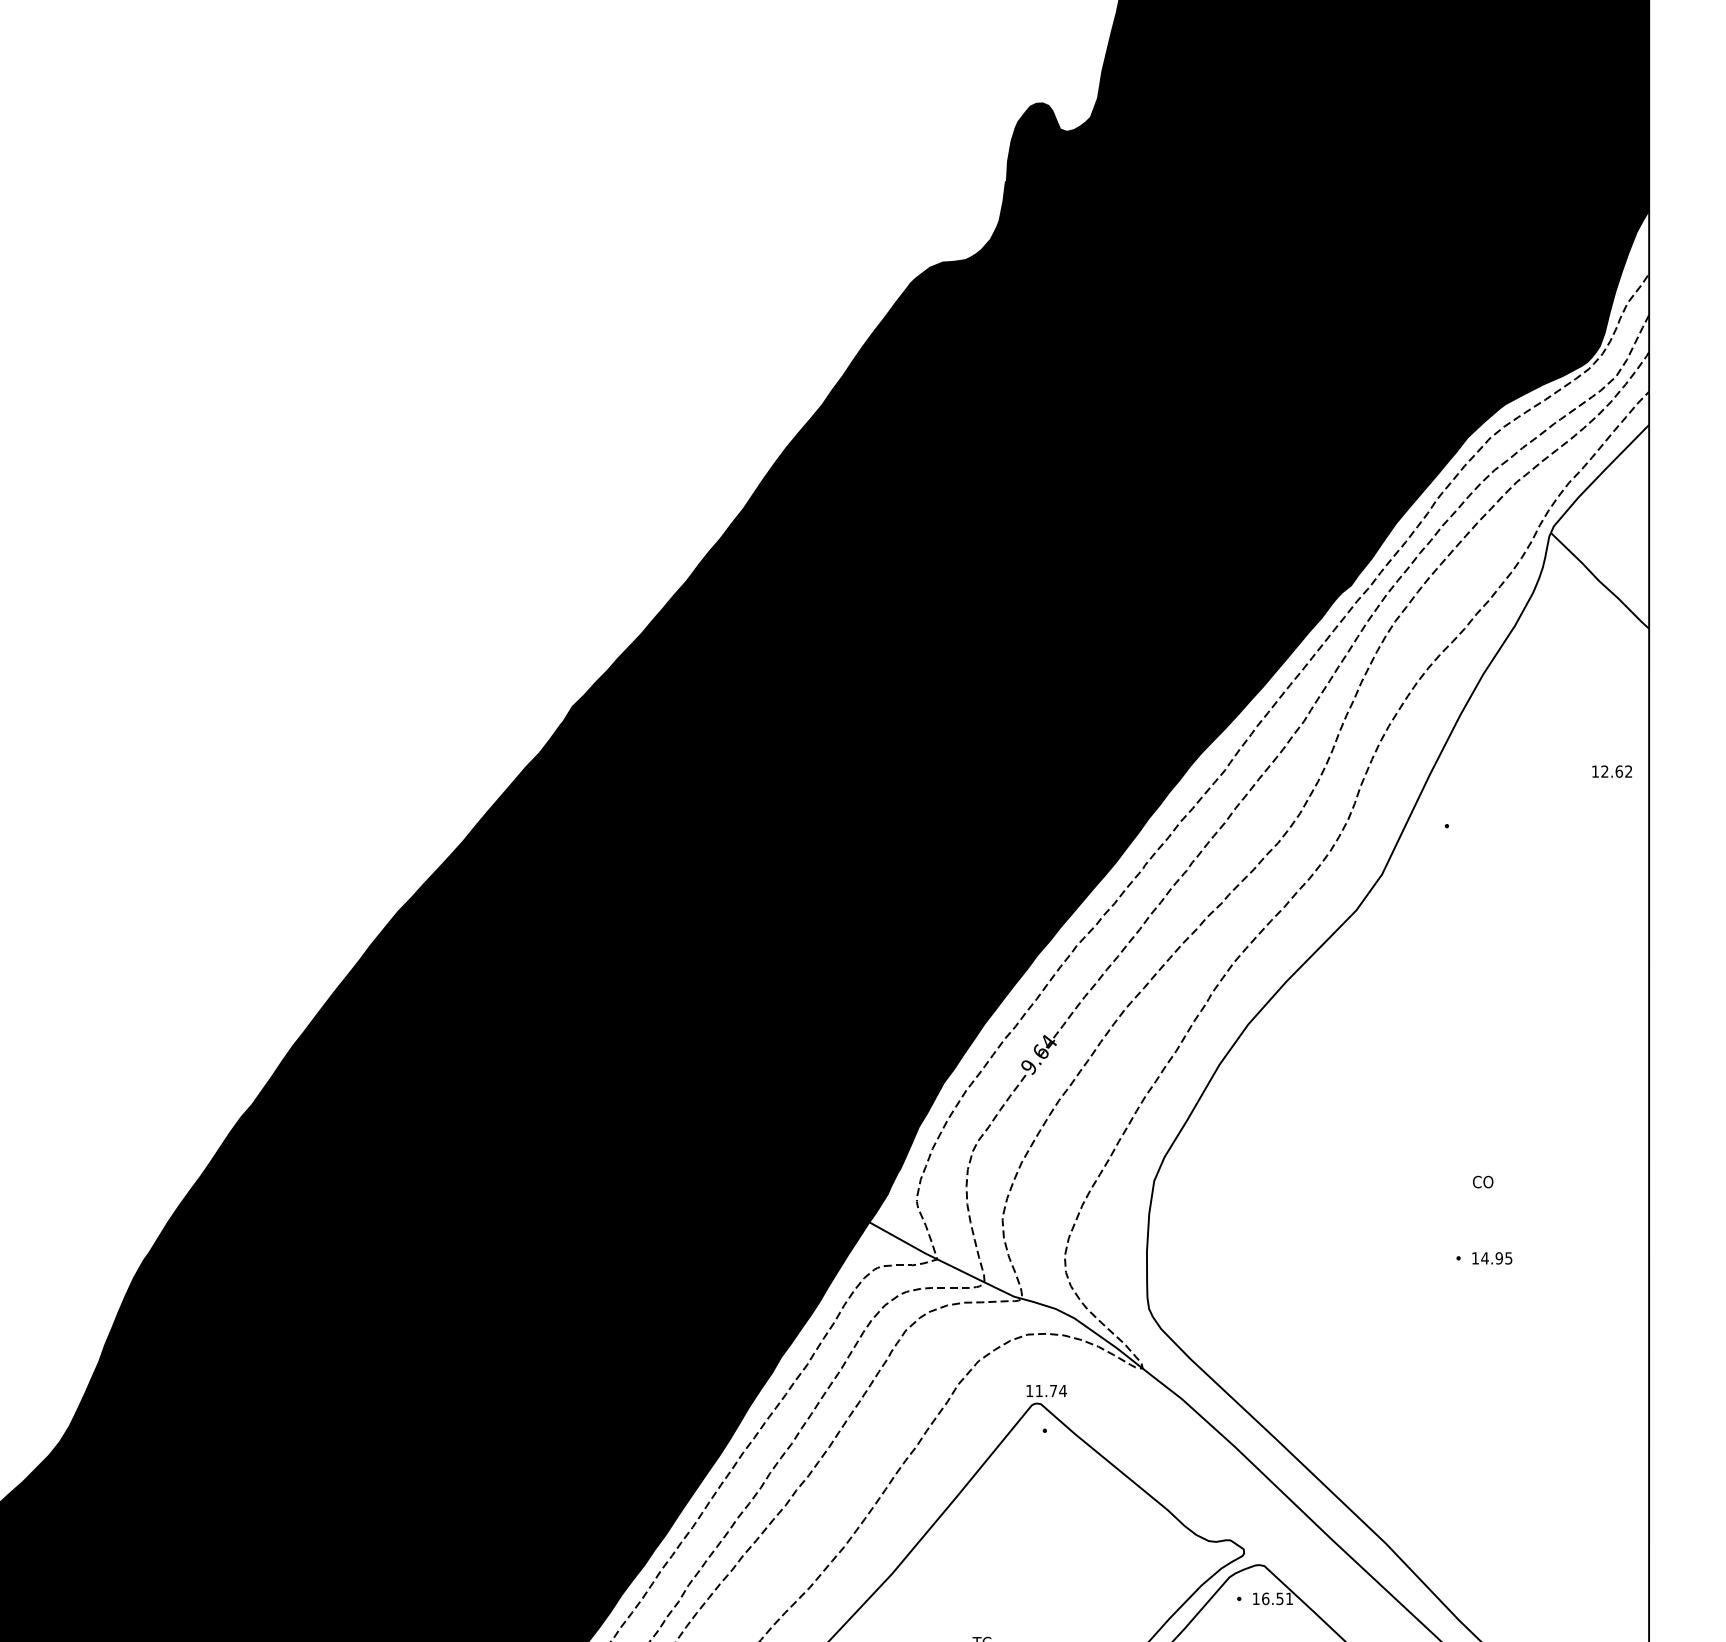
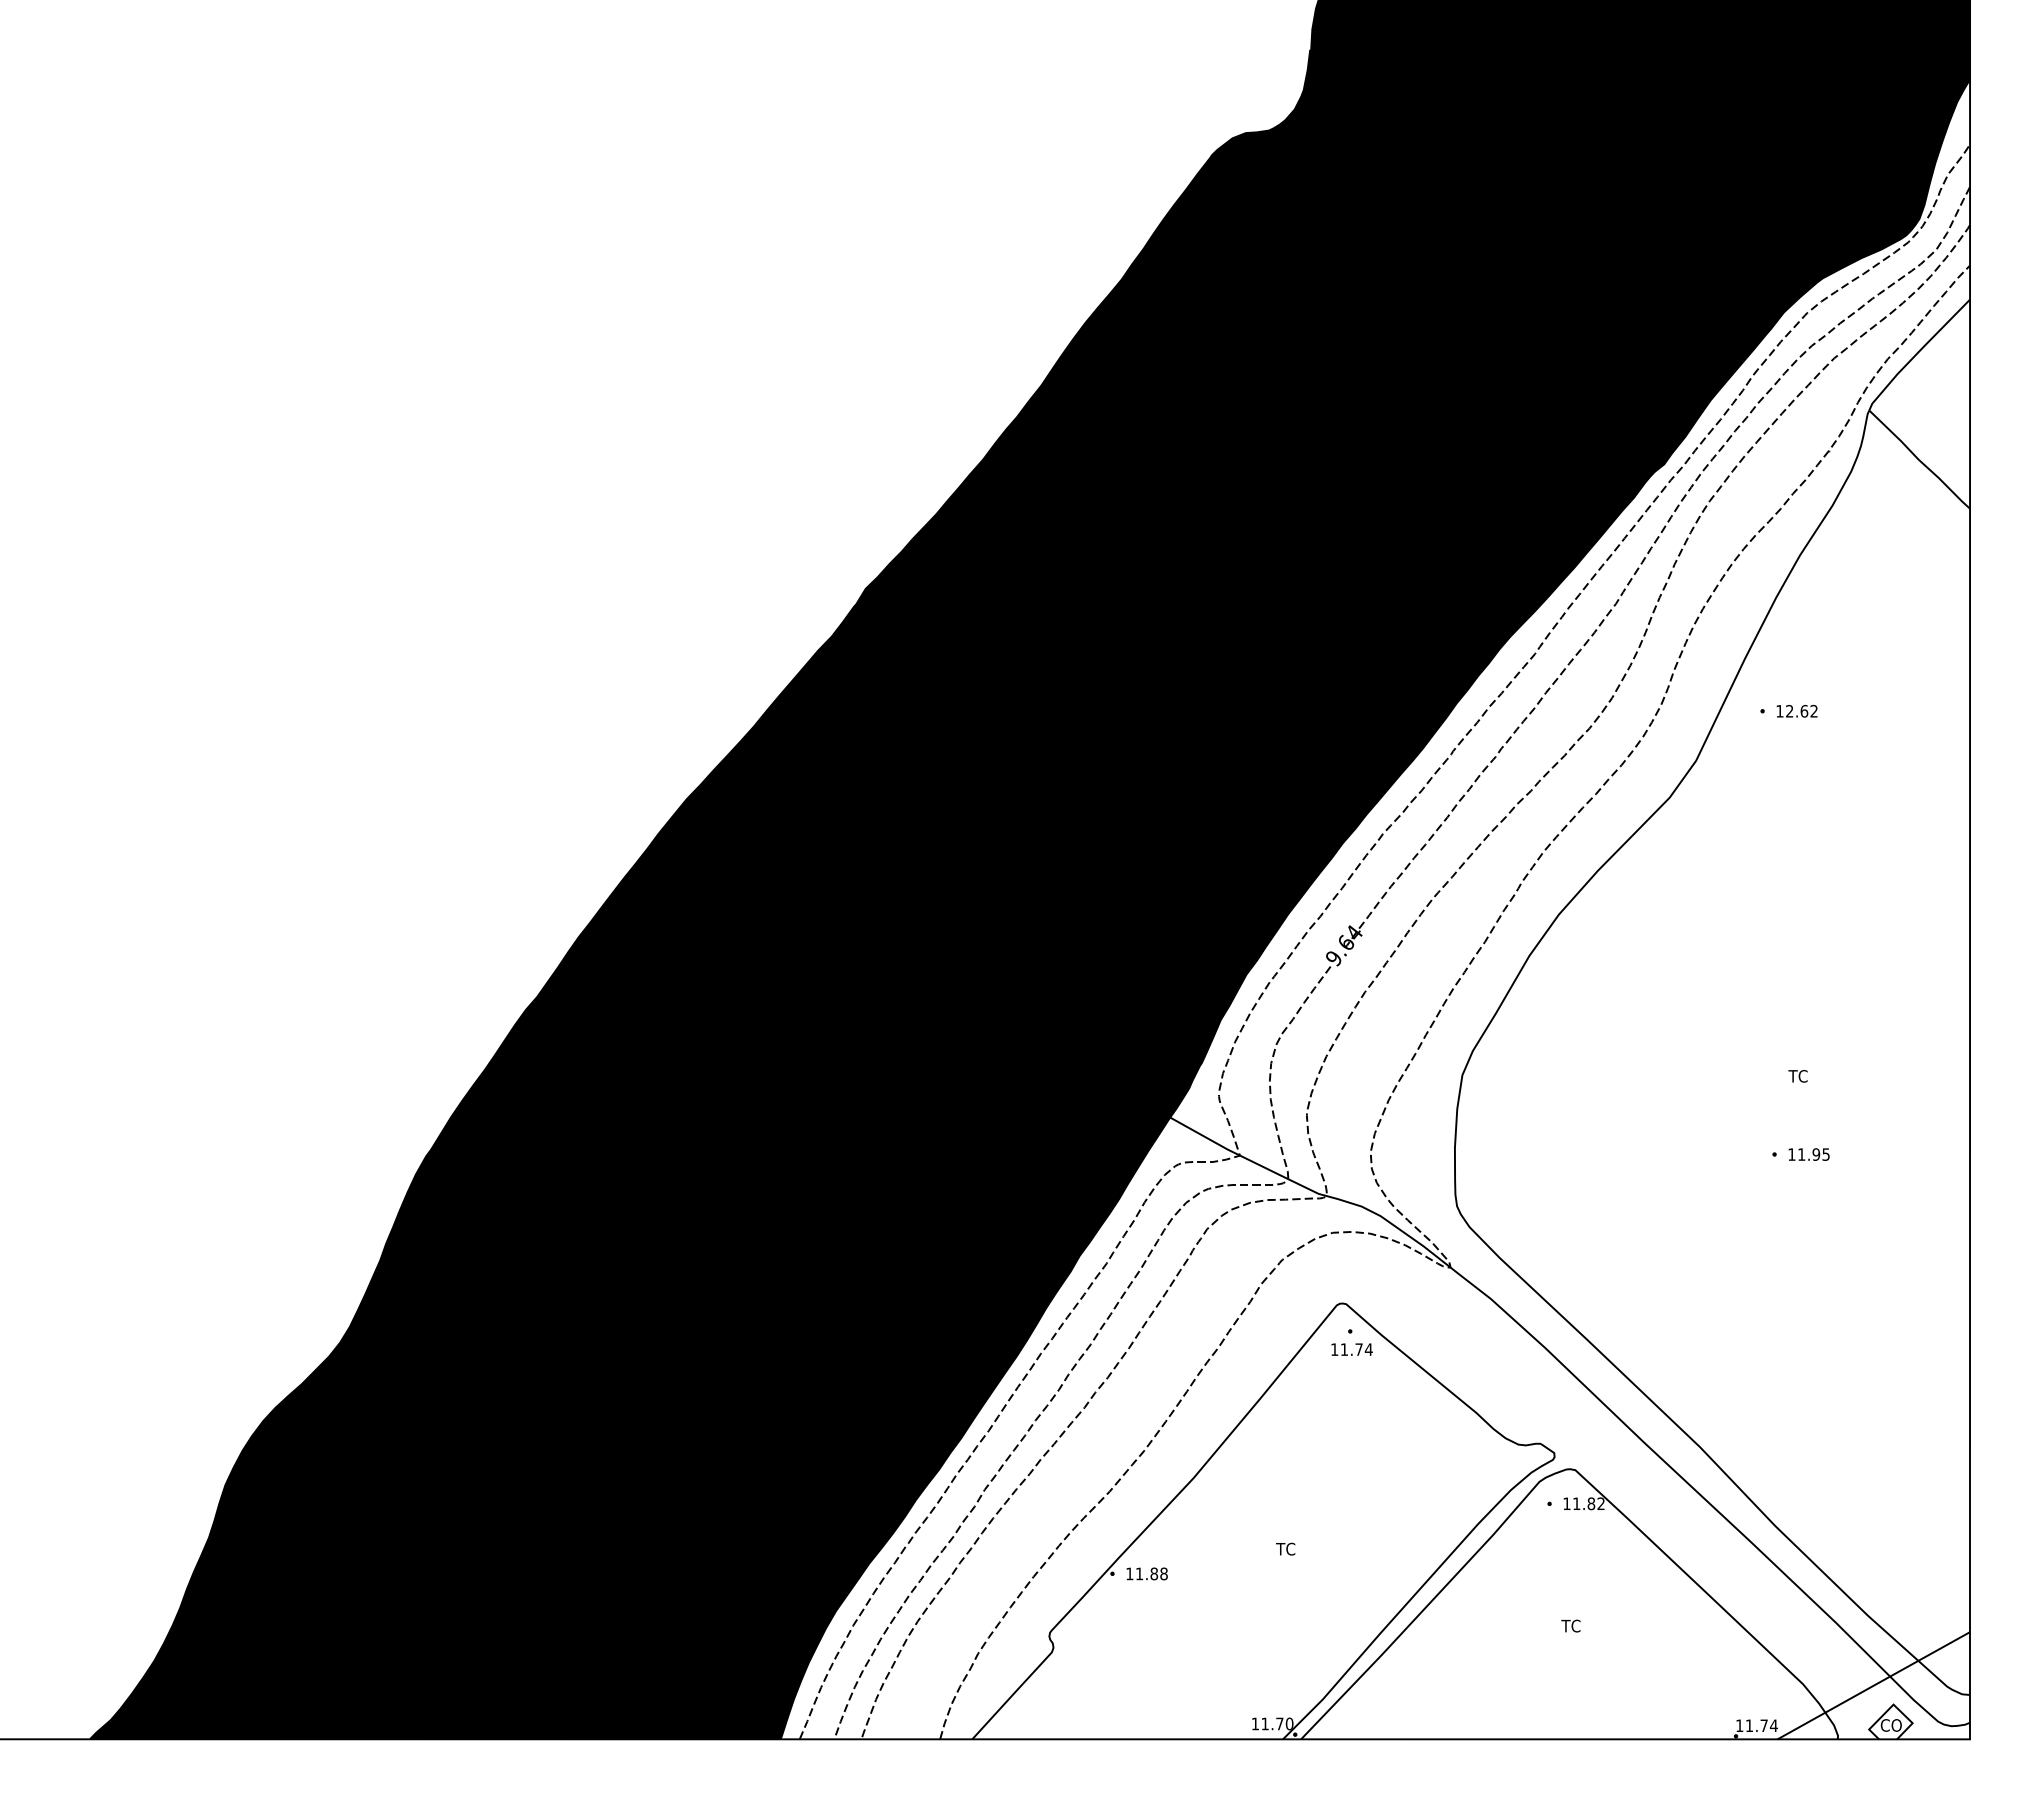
text: (1611, 771) -> (1796, 711), moved
text: (1482, 1182) -> (1799, 1076), CO -> TC
text: (1484, 1258) -> (1801, 1154), 14.95 -> 11.95
text: (1046, 1390) -> (1351, 1349), moved
text: (1277, 1598) -> (1588, 1503), 16.51 -> 11.82

